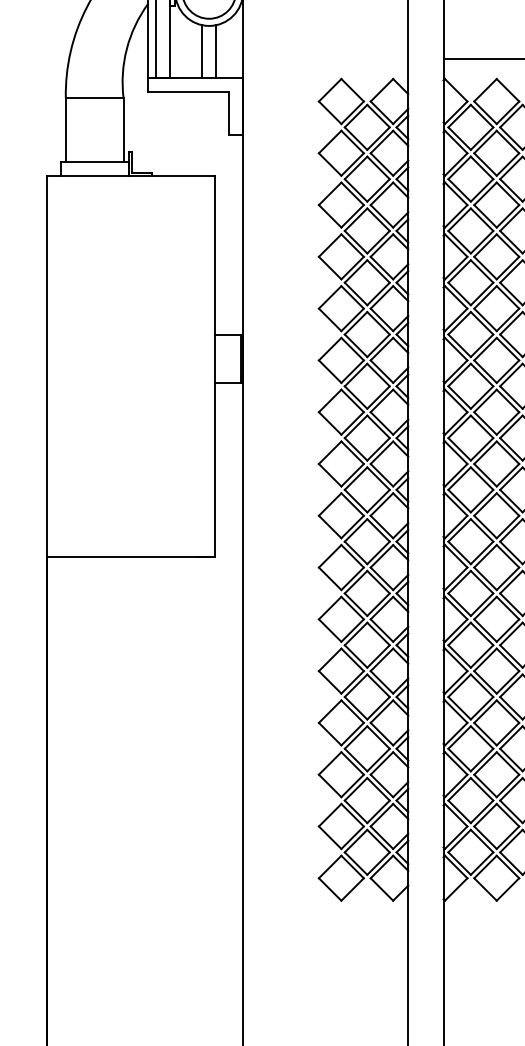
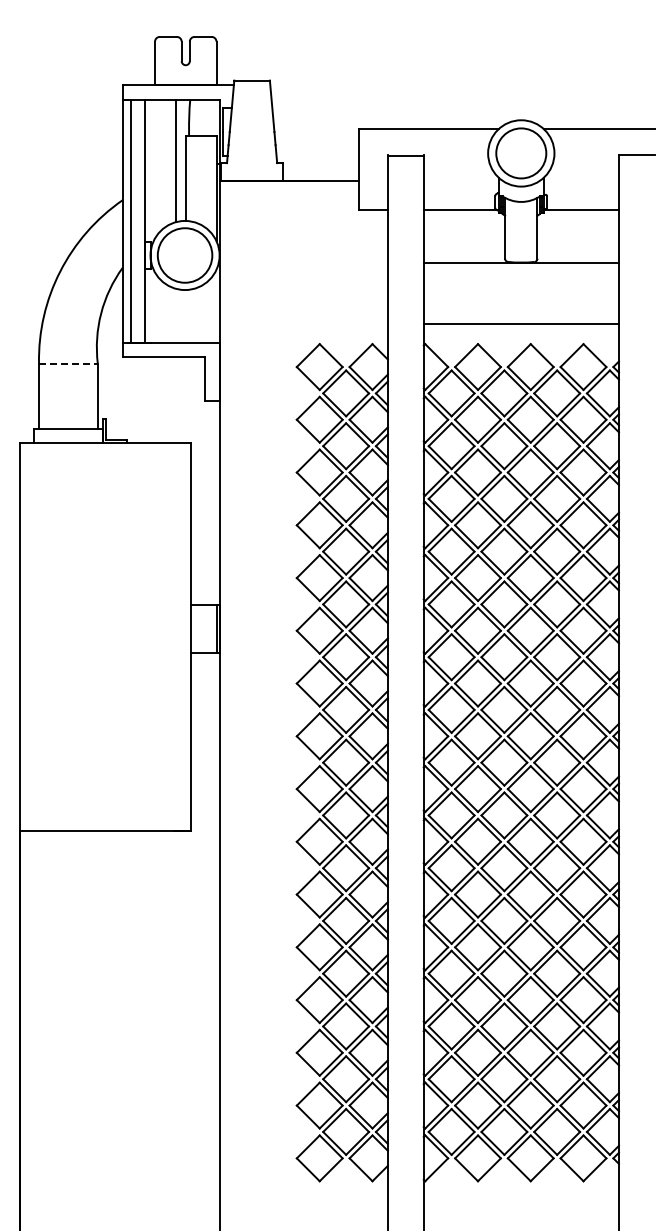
line: (201, 50) -> (177, 315), removed
line: (216, 50) -> (192, 315), removed
line: (94, 98) -> (68, 363), solid -> dashed

